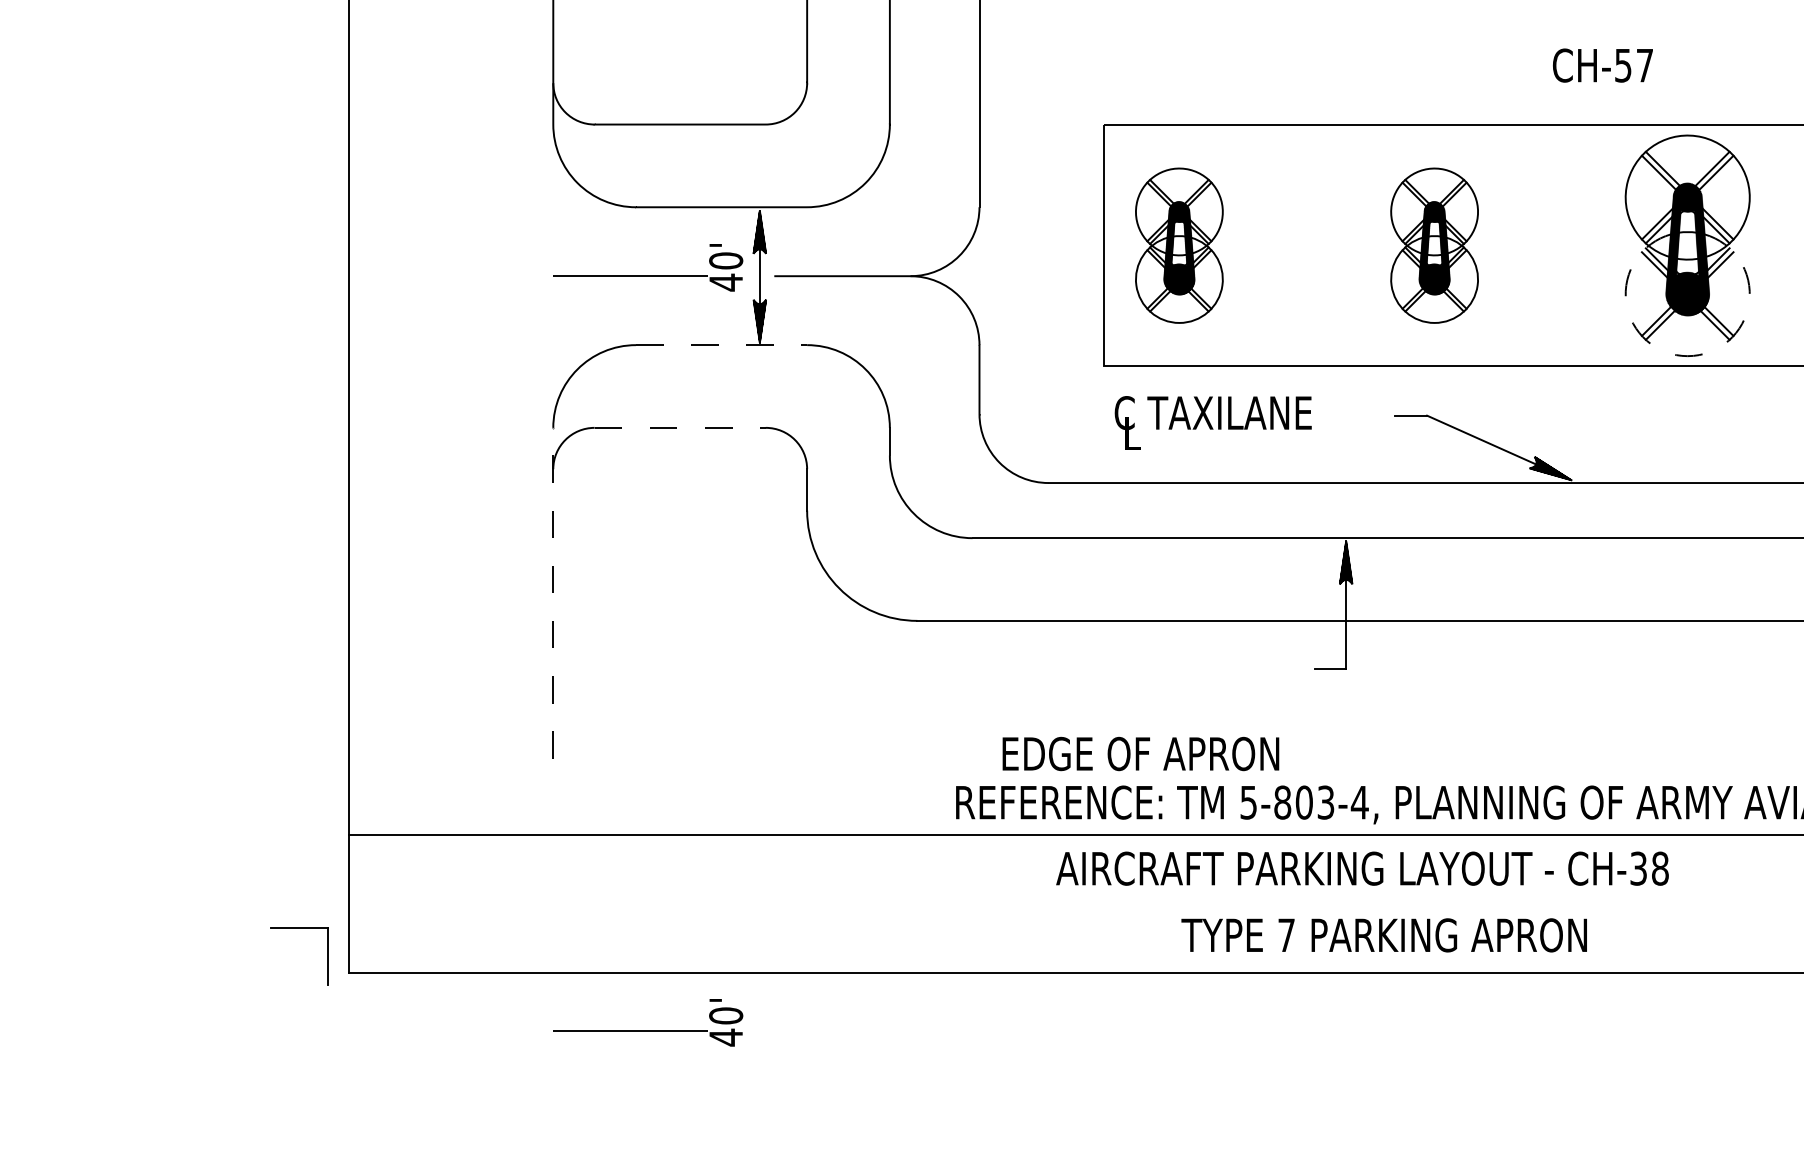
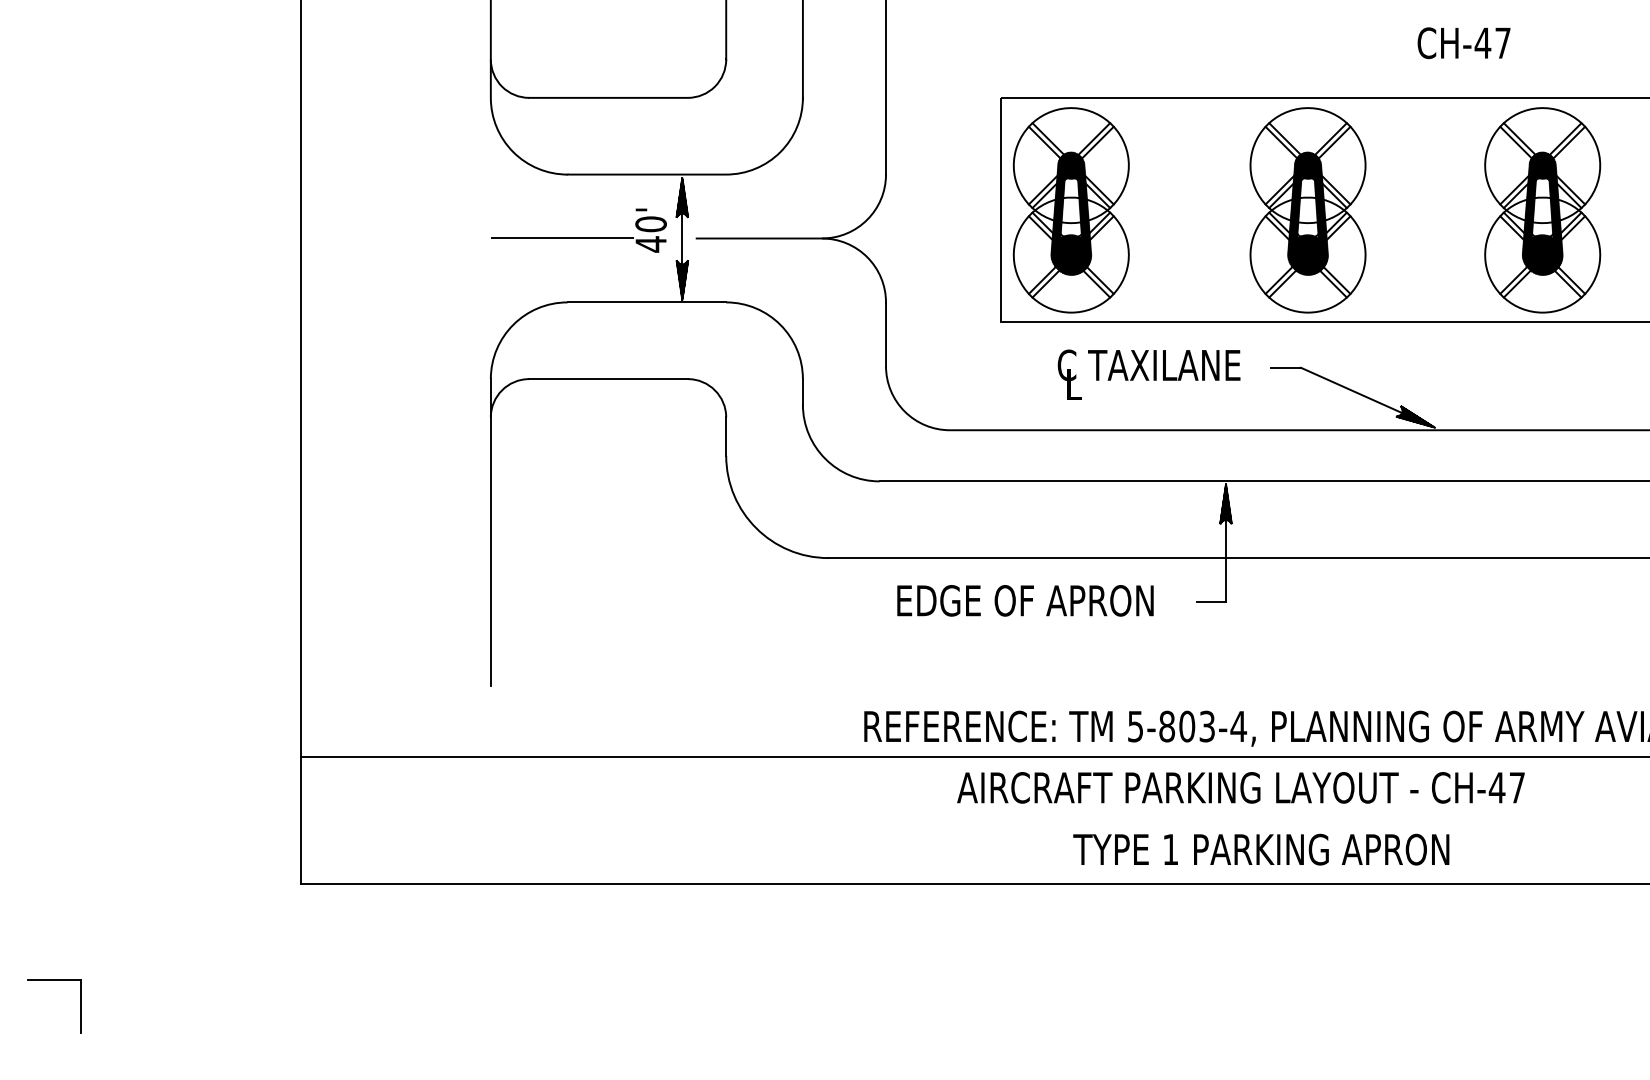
text: (1623, 65) -> (1483, 43), CH-57 -> CH-47
part: (1179, 245) -> (1071, 210), size x1.43
part: (1434, 245) -> (1307, 210), size x1.43
line: (721, 345) -> (646, 302), dashed -> solid
arc: (1687, 356) -> (1542, 312), dashed -> solid
text: (1212, 422) -> (1148, 374), moved
line: (680, 427) -> (608, 378), dashed -> solid
line: (553, 592) -> (491, 531), dashed -> solid
text: (1140, 753) -> (1025, 600), moved
text: (1648, 868) -> (1506, 787), CH-38 -> CH-47
part: (299, 928) -> (54, 980), moved
text: (1286, 934) -> (1170, 848), 7 -> 1
part: (648, 1030) -> (579, 937), removed

